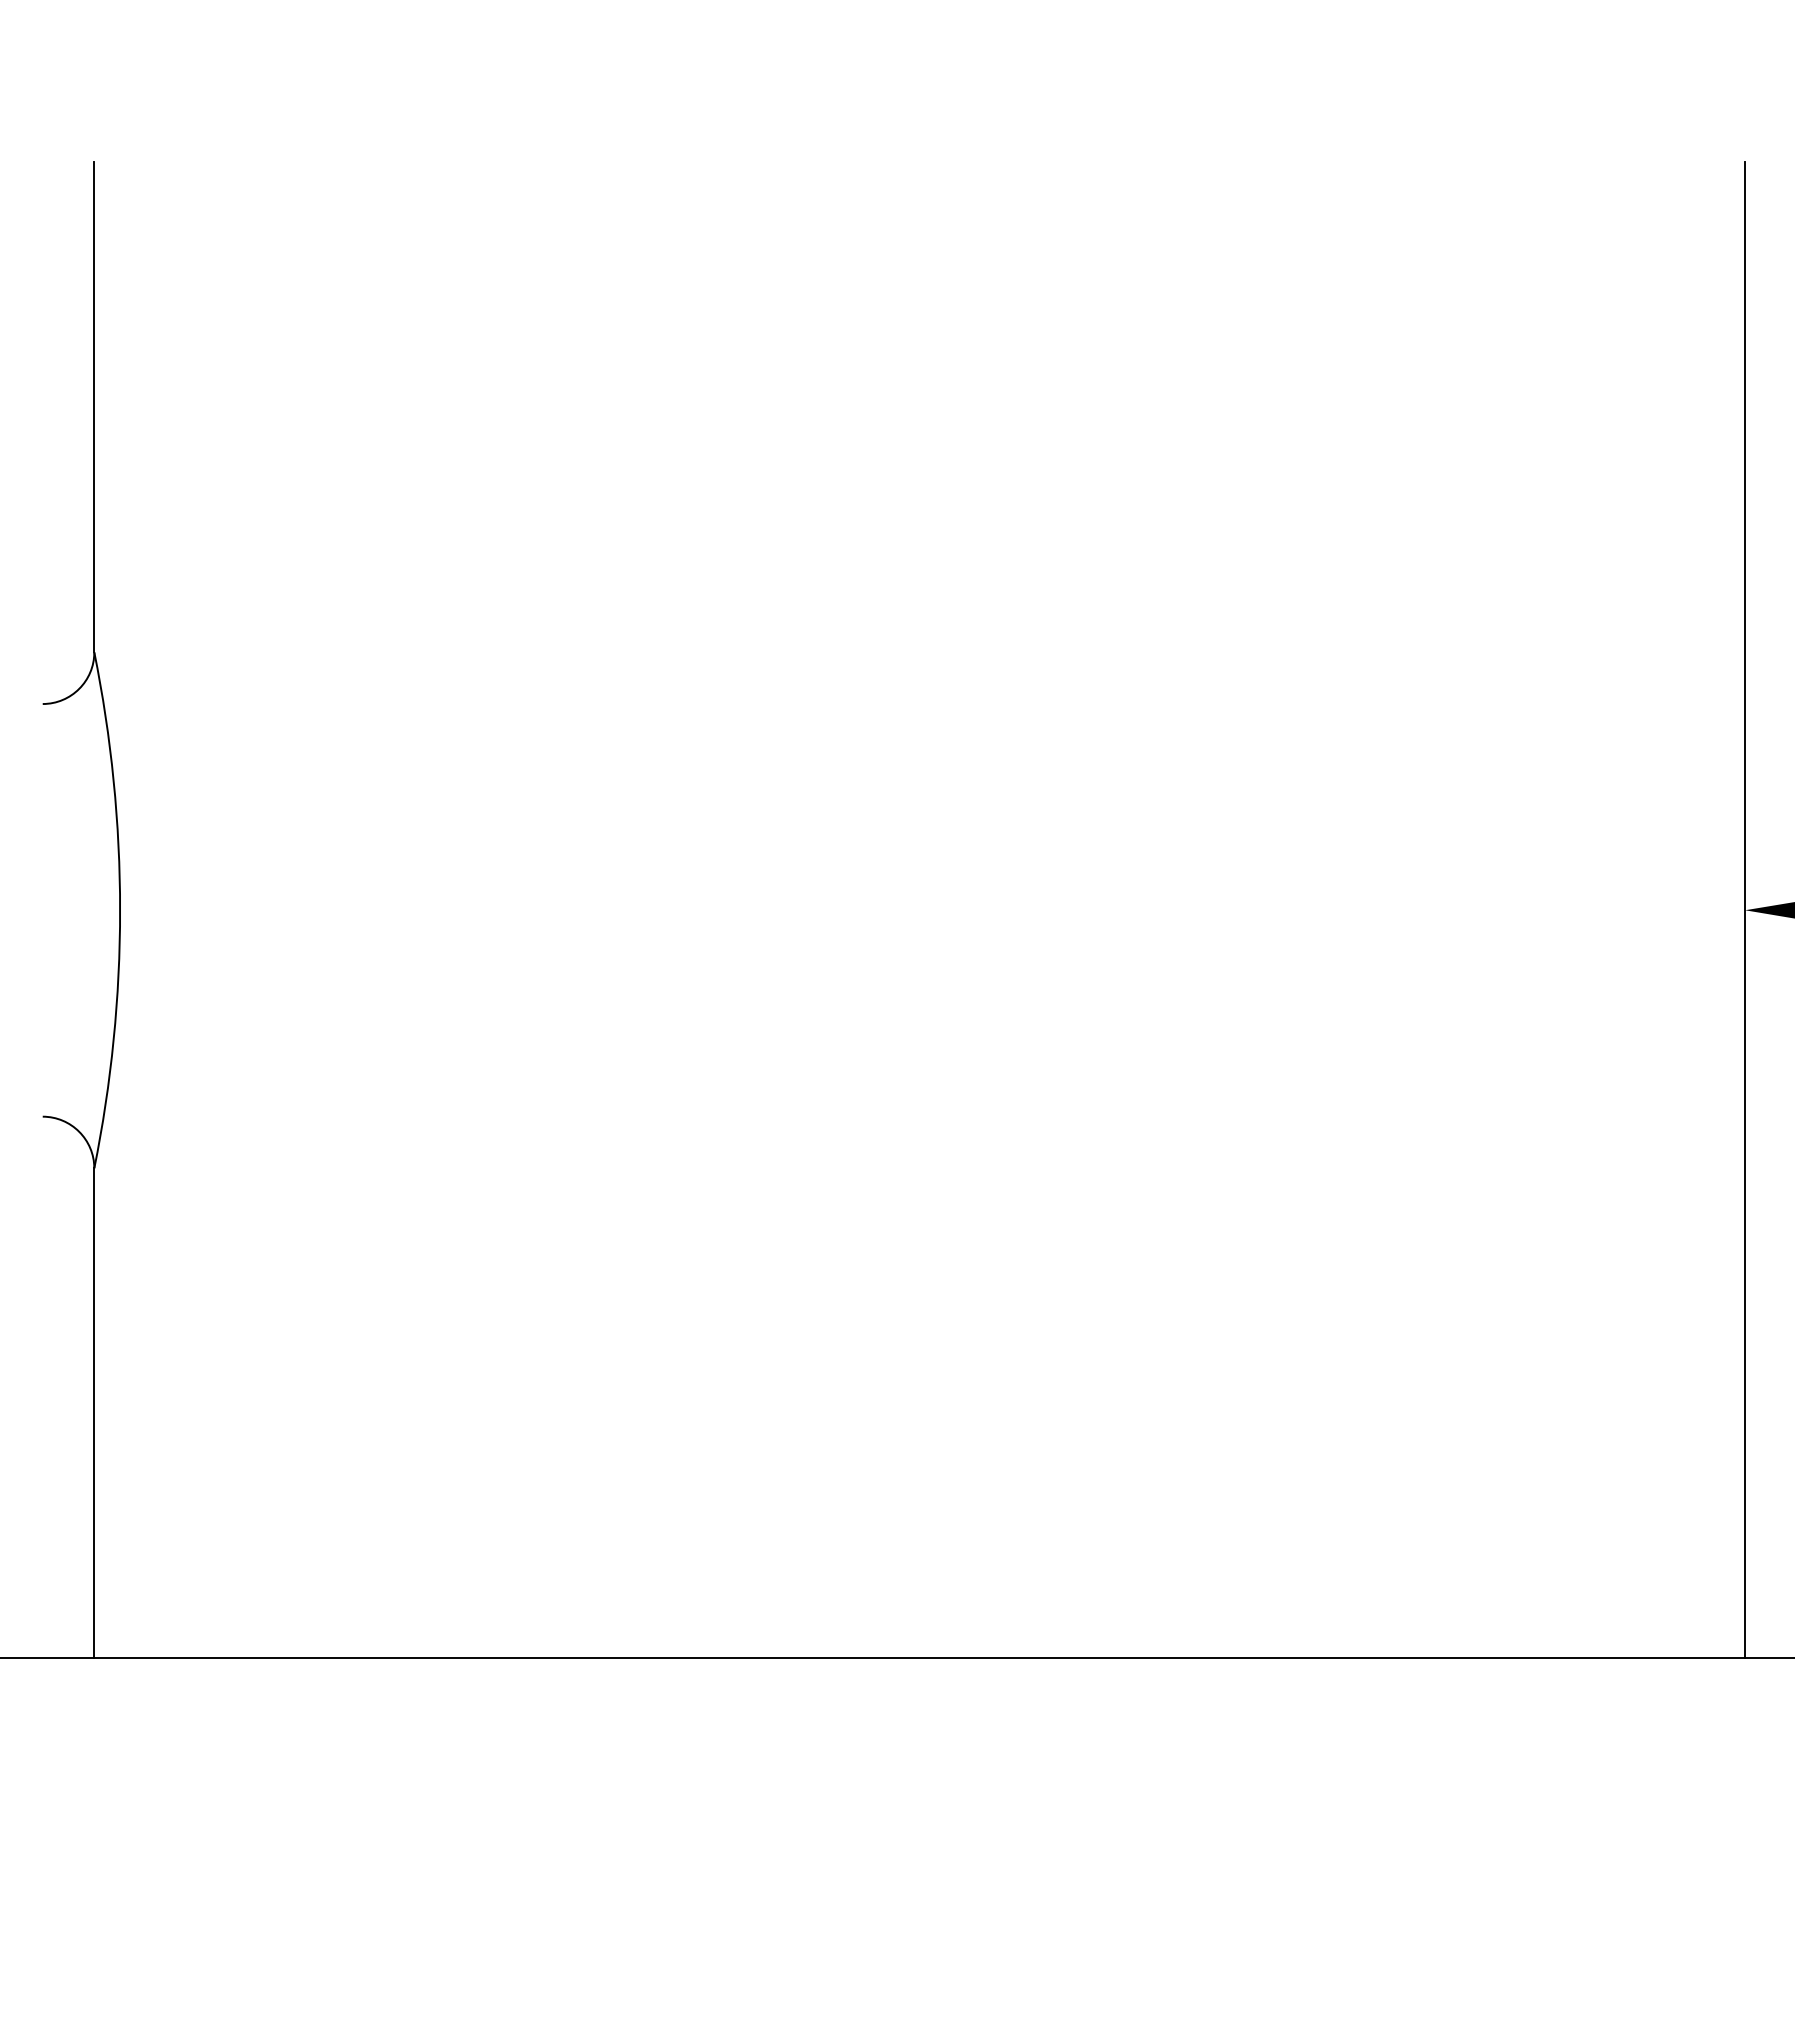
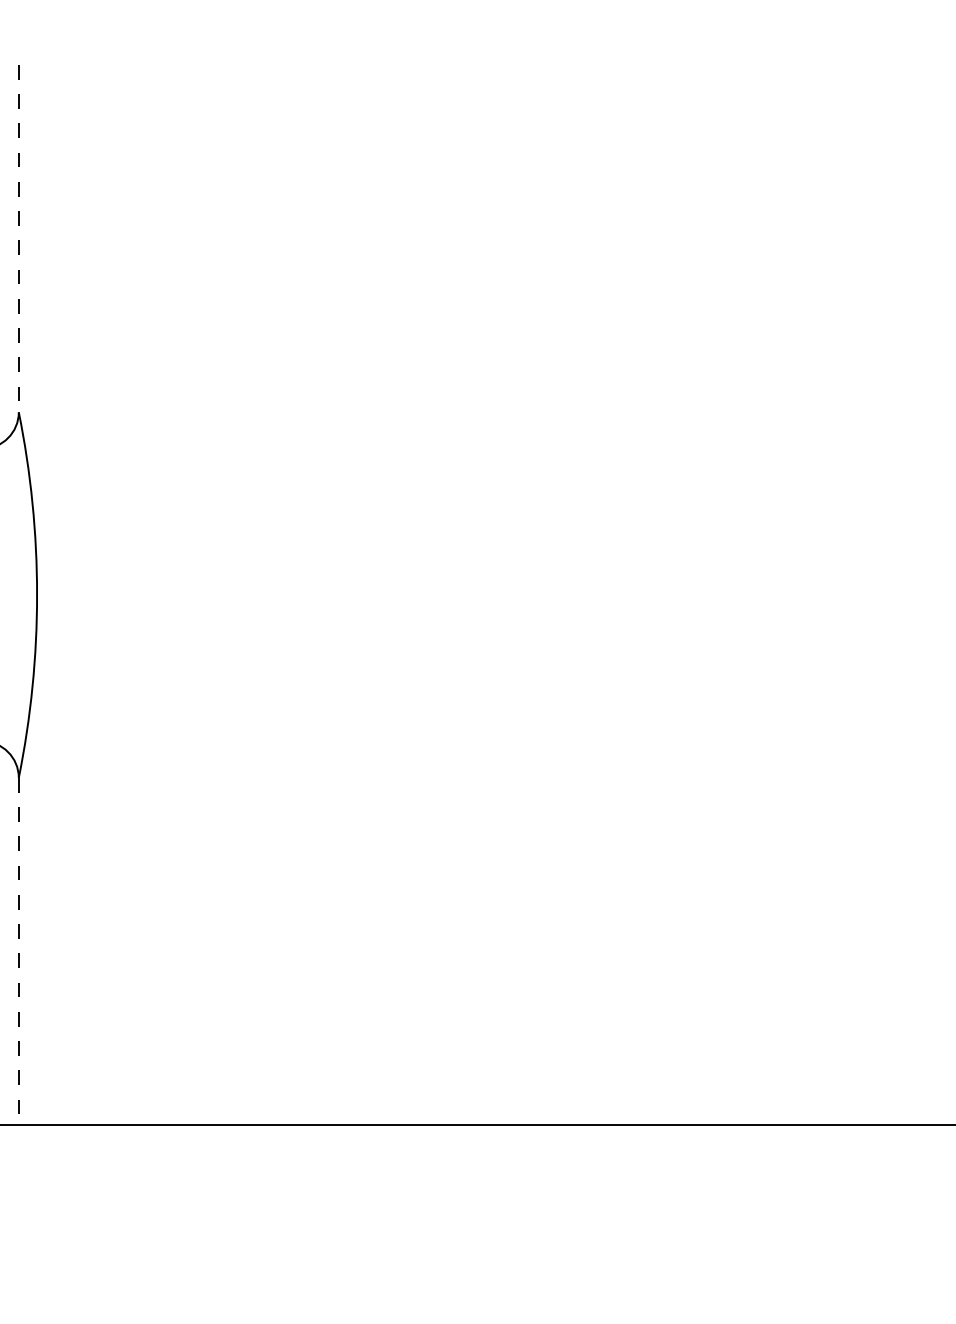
line: (94, 407) -> (18, 238), solid -> dashed
line: (94, 1413) -> (18, 951), solid -> dashed

